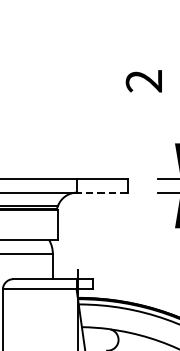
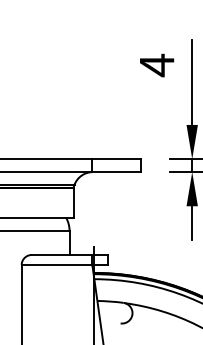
text: (143, 81) -> (156, 65), 2 -> 4
line: (101, 193) -> (116, 172), dashed -> solid

